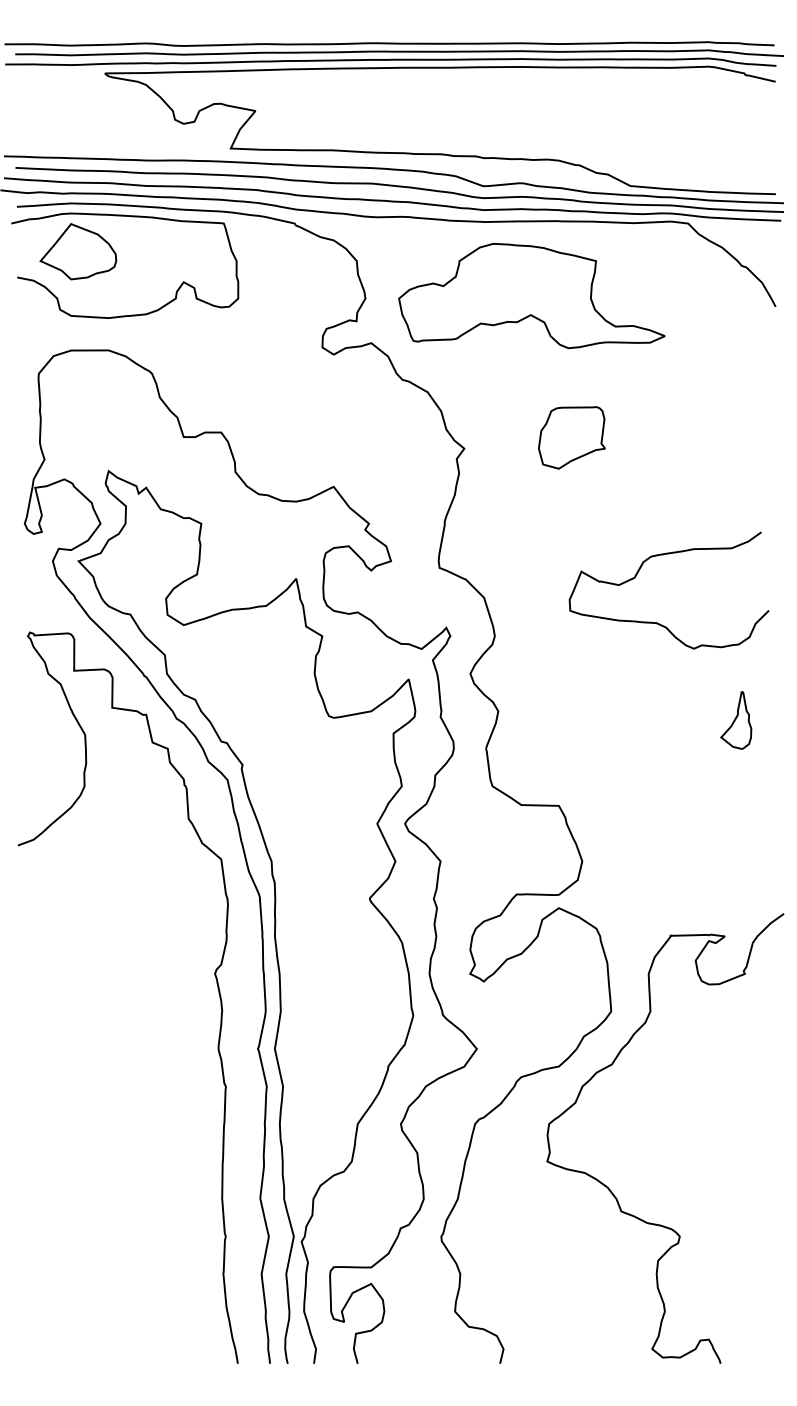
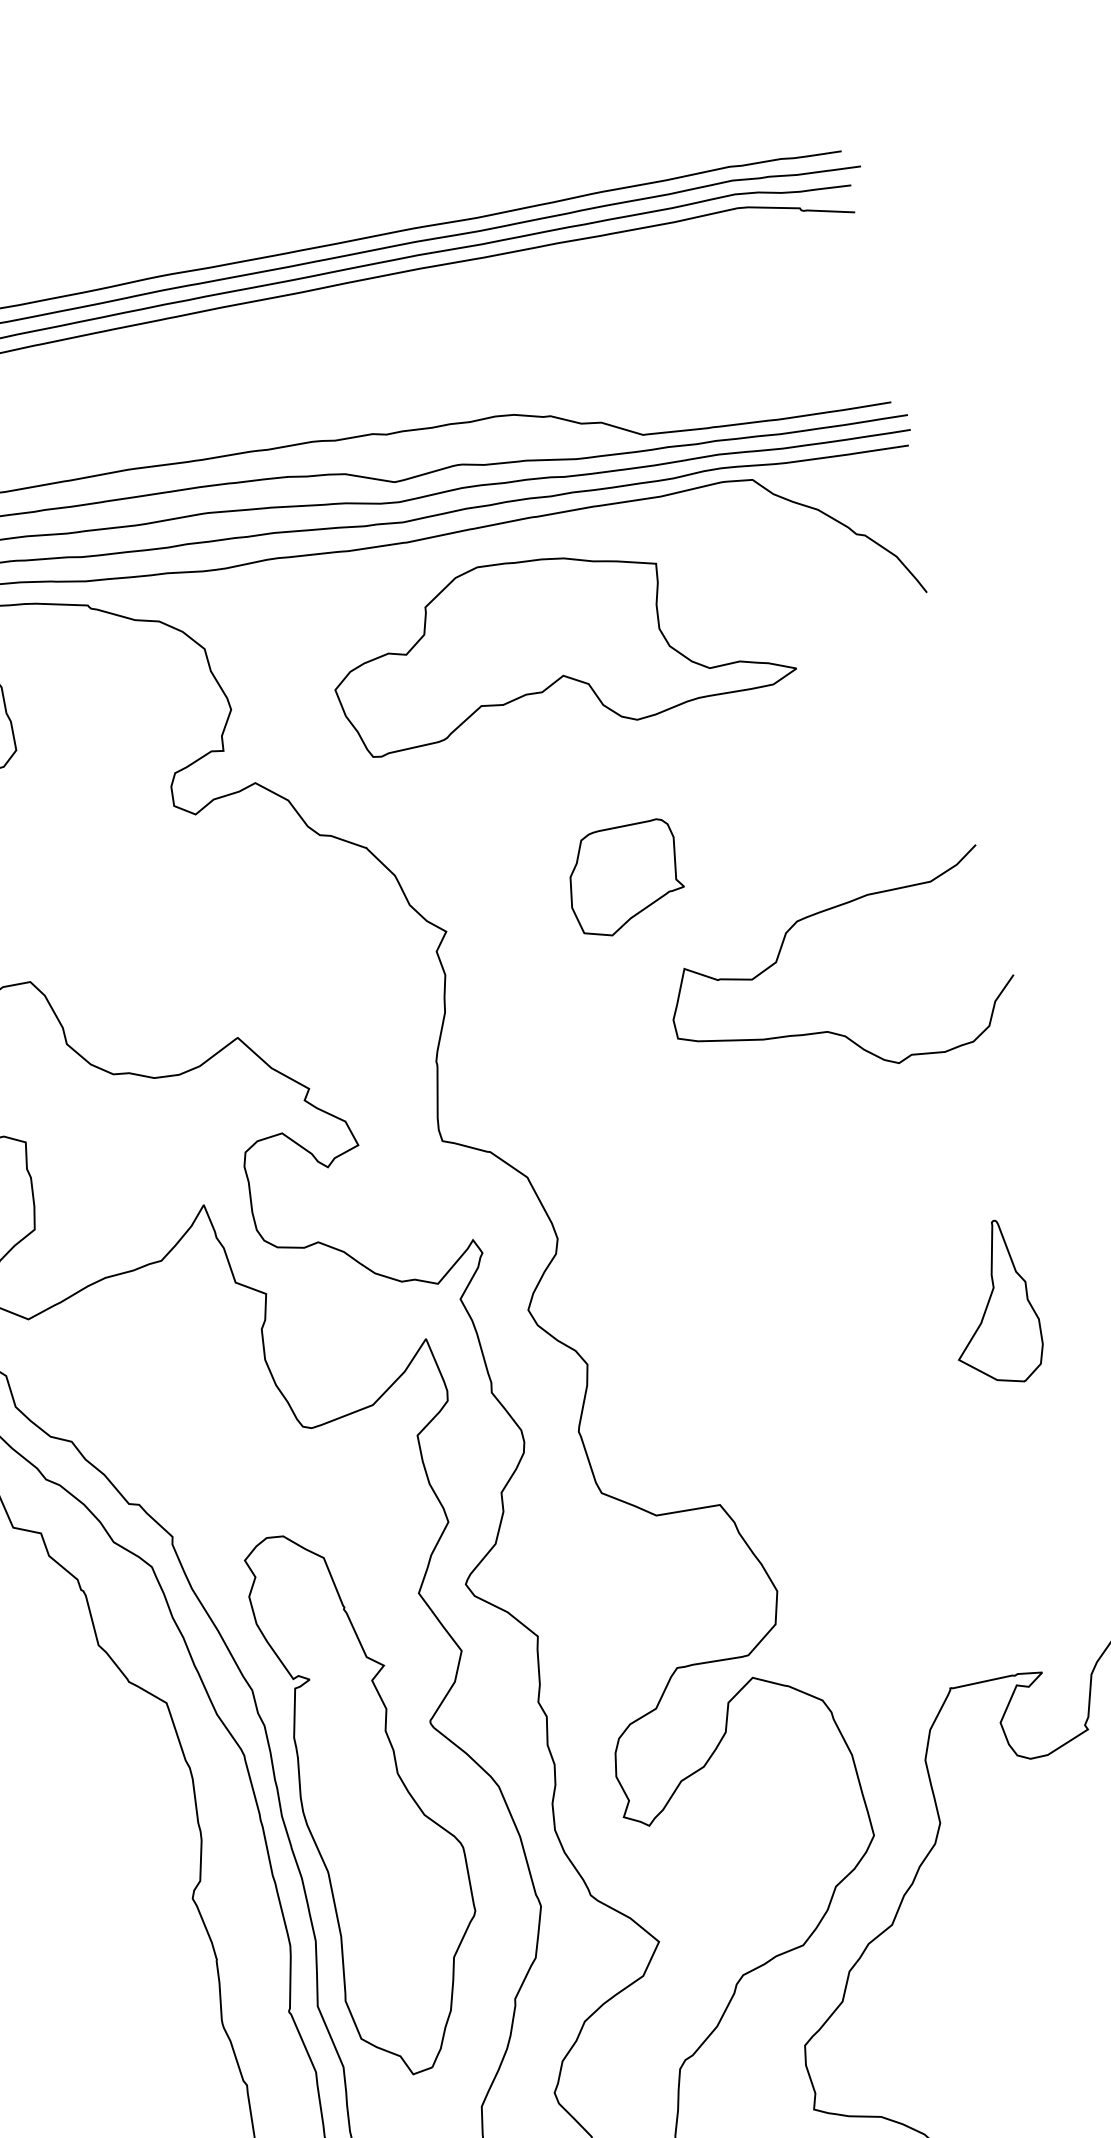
part: (531, 296) -> (558, 644), moved
curve: (657, 622) -> (829, 1030), moved
part: (736, 720) -> (992, 1304), size x1.67
part: (327, 936) -> (370, 1799), added

